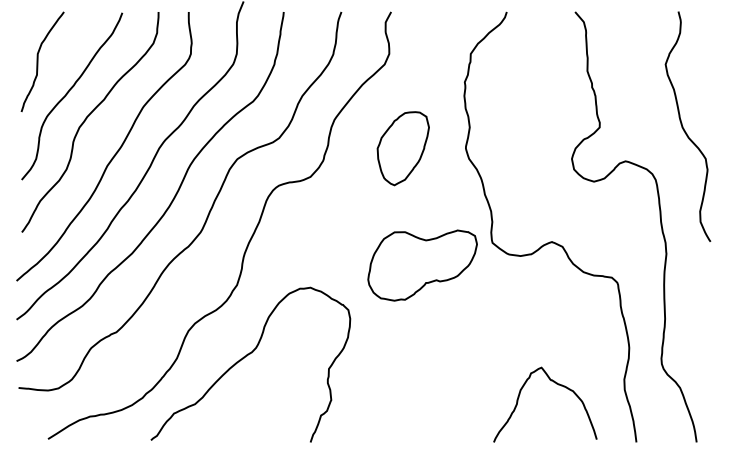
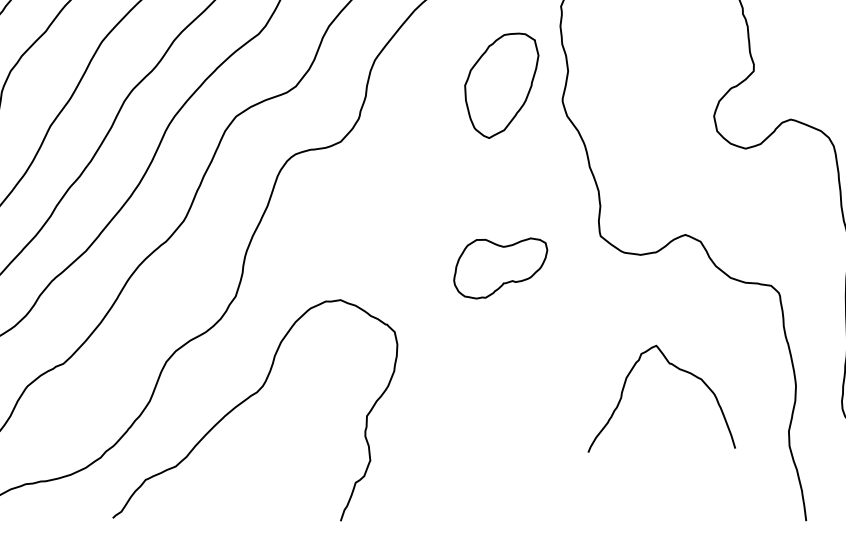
part: (402, 148) -> (500, 85), moved
part: (422, 265) -> (500, 268), size x0.6
curve: (556, 384) -> (677, 369), moved

